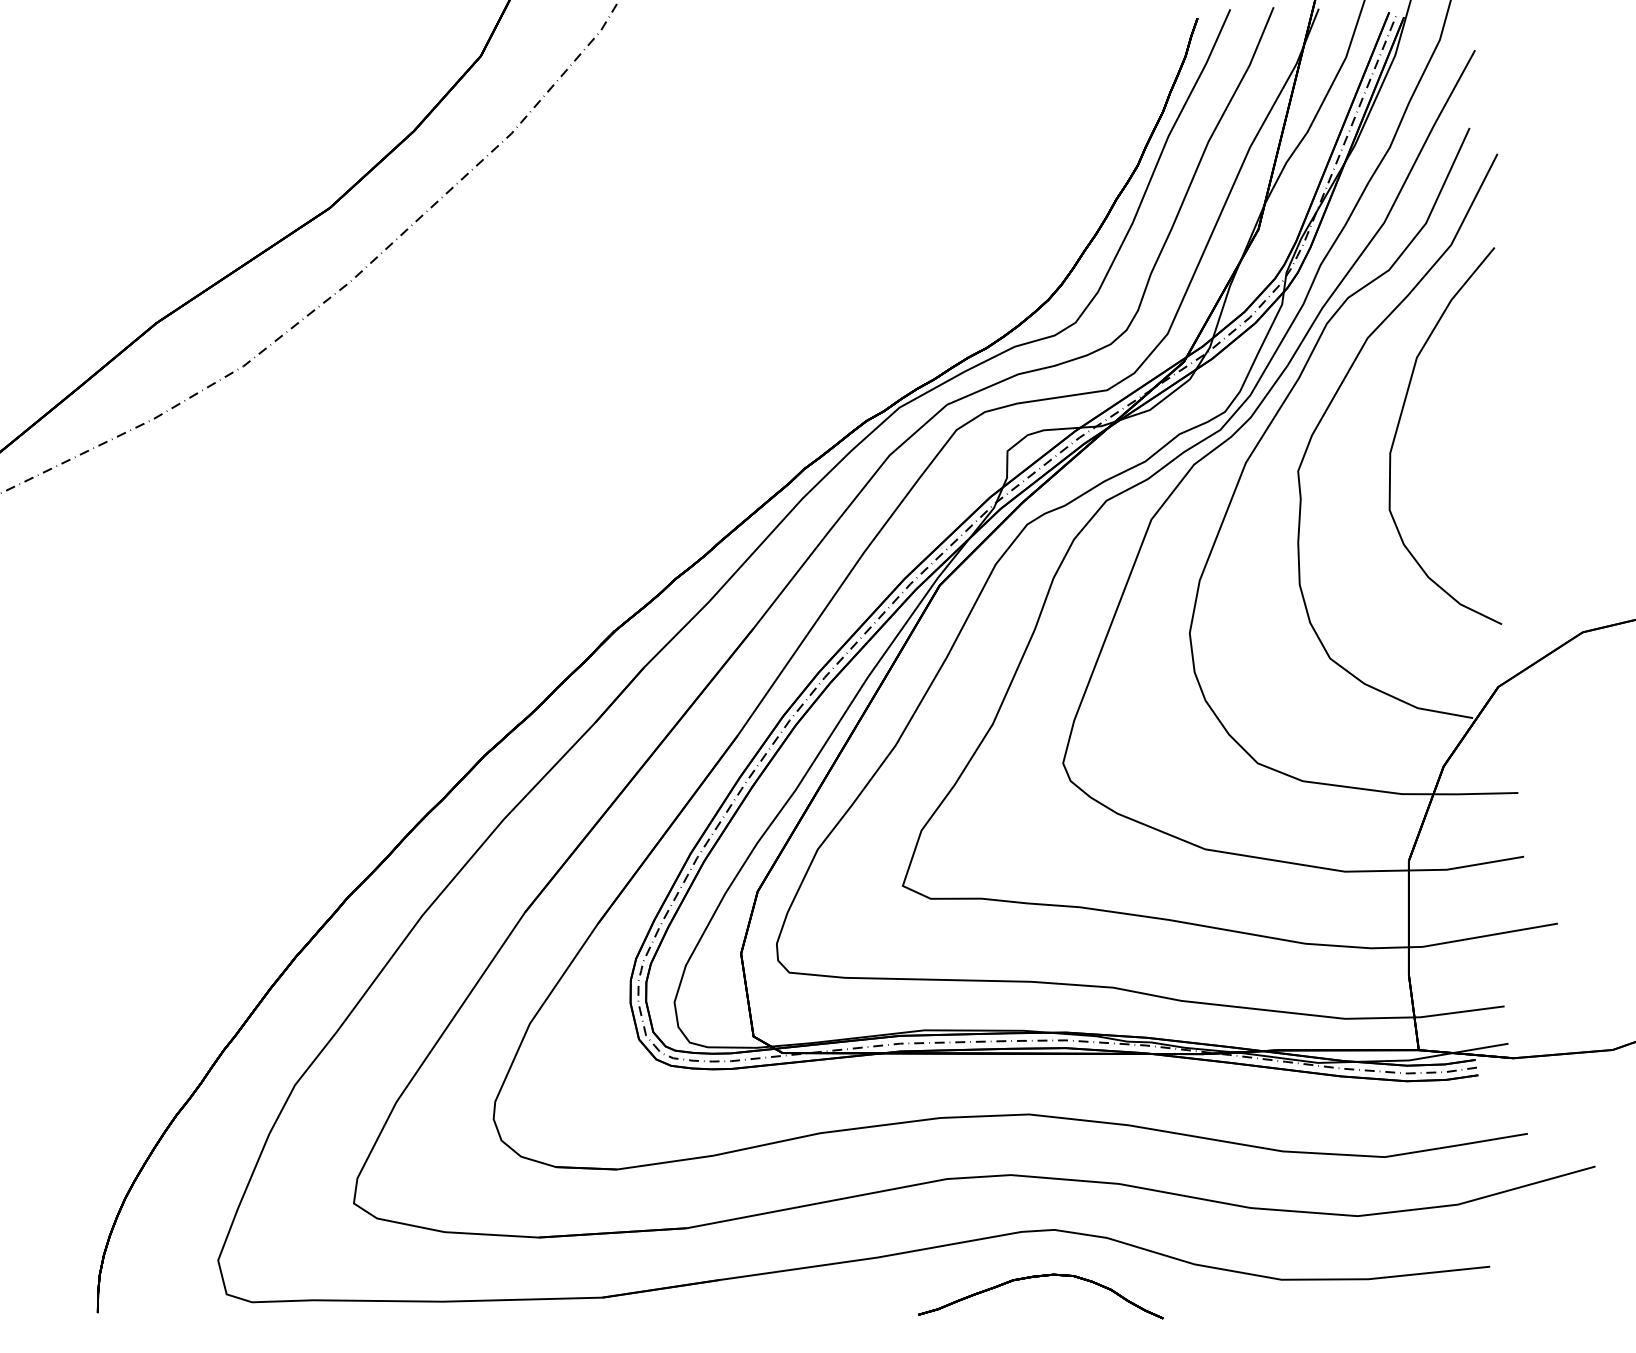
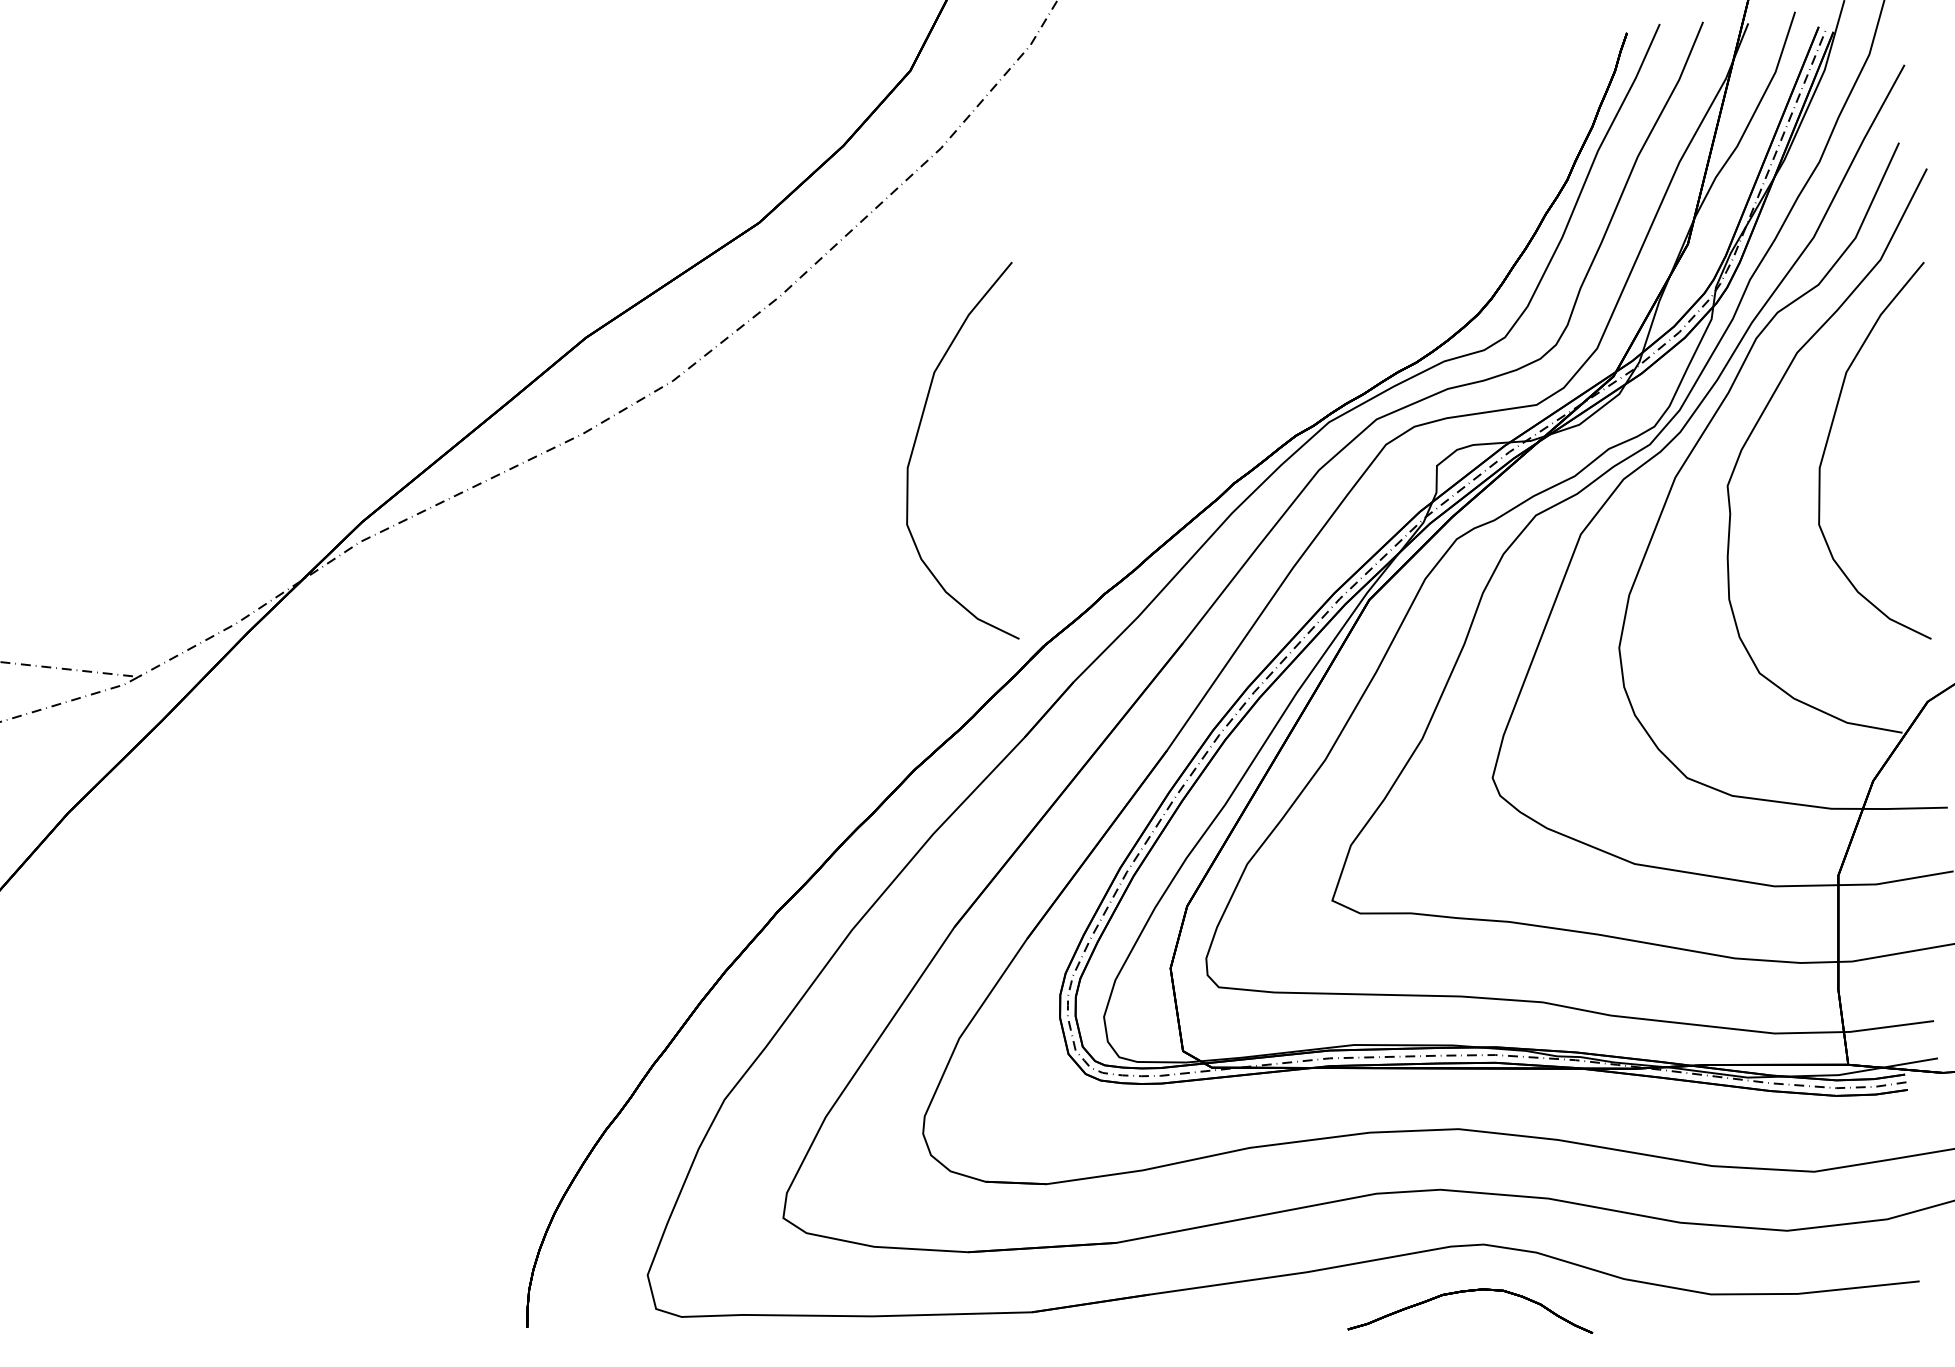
curve: (488, 422) -> (917, 437), added

